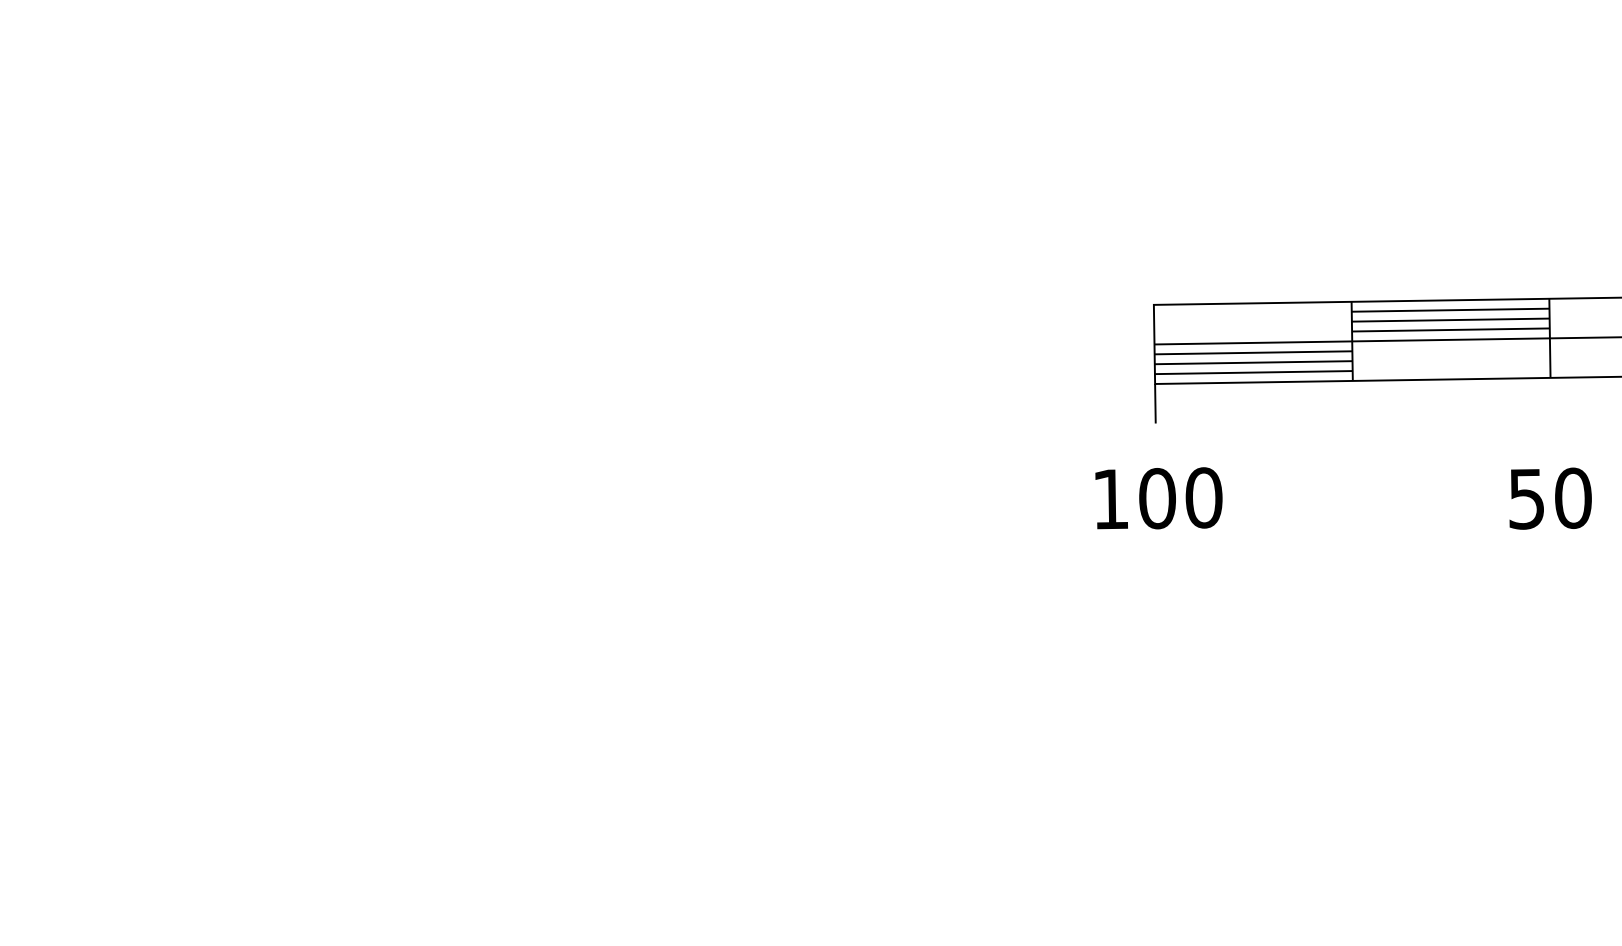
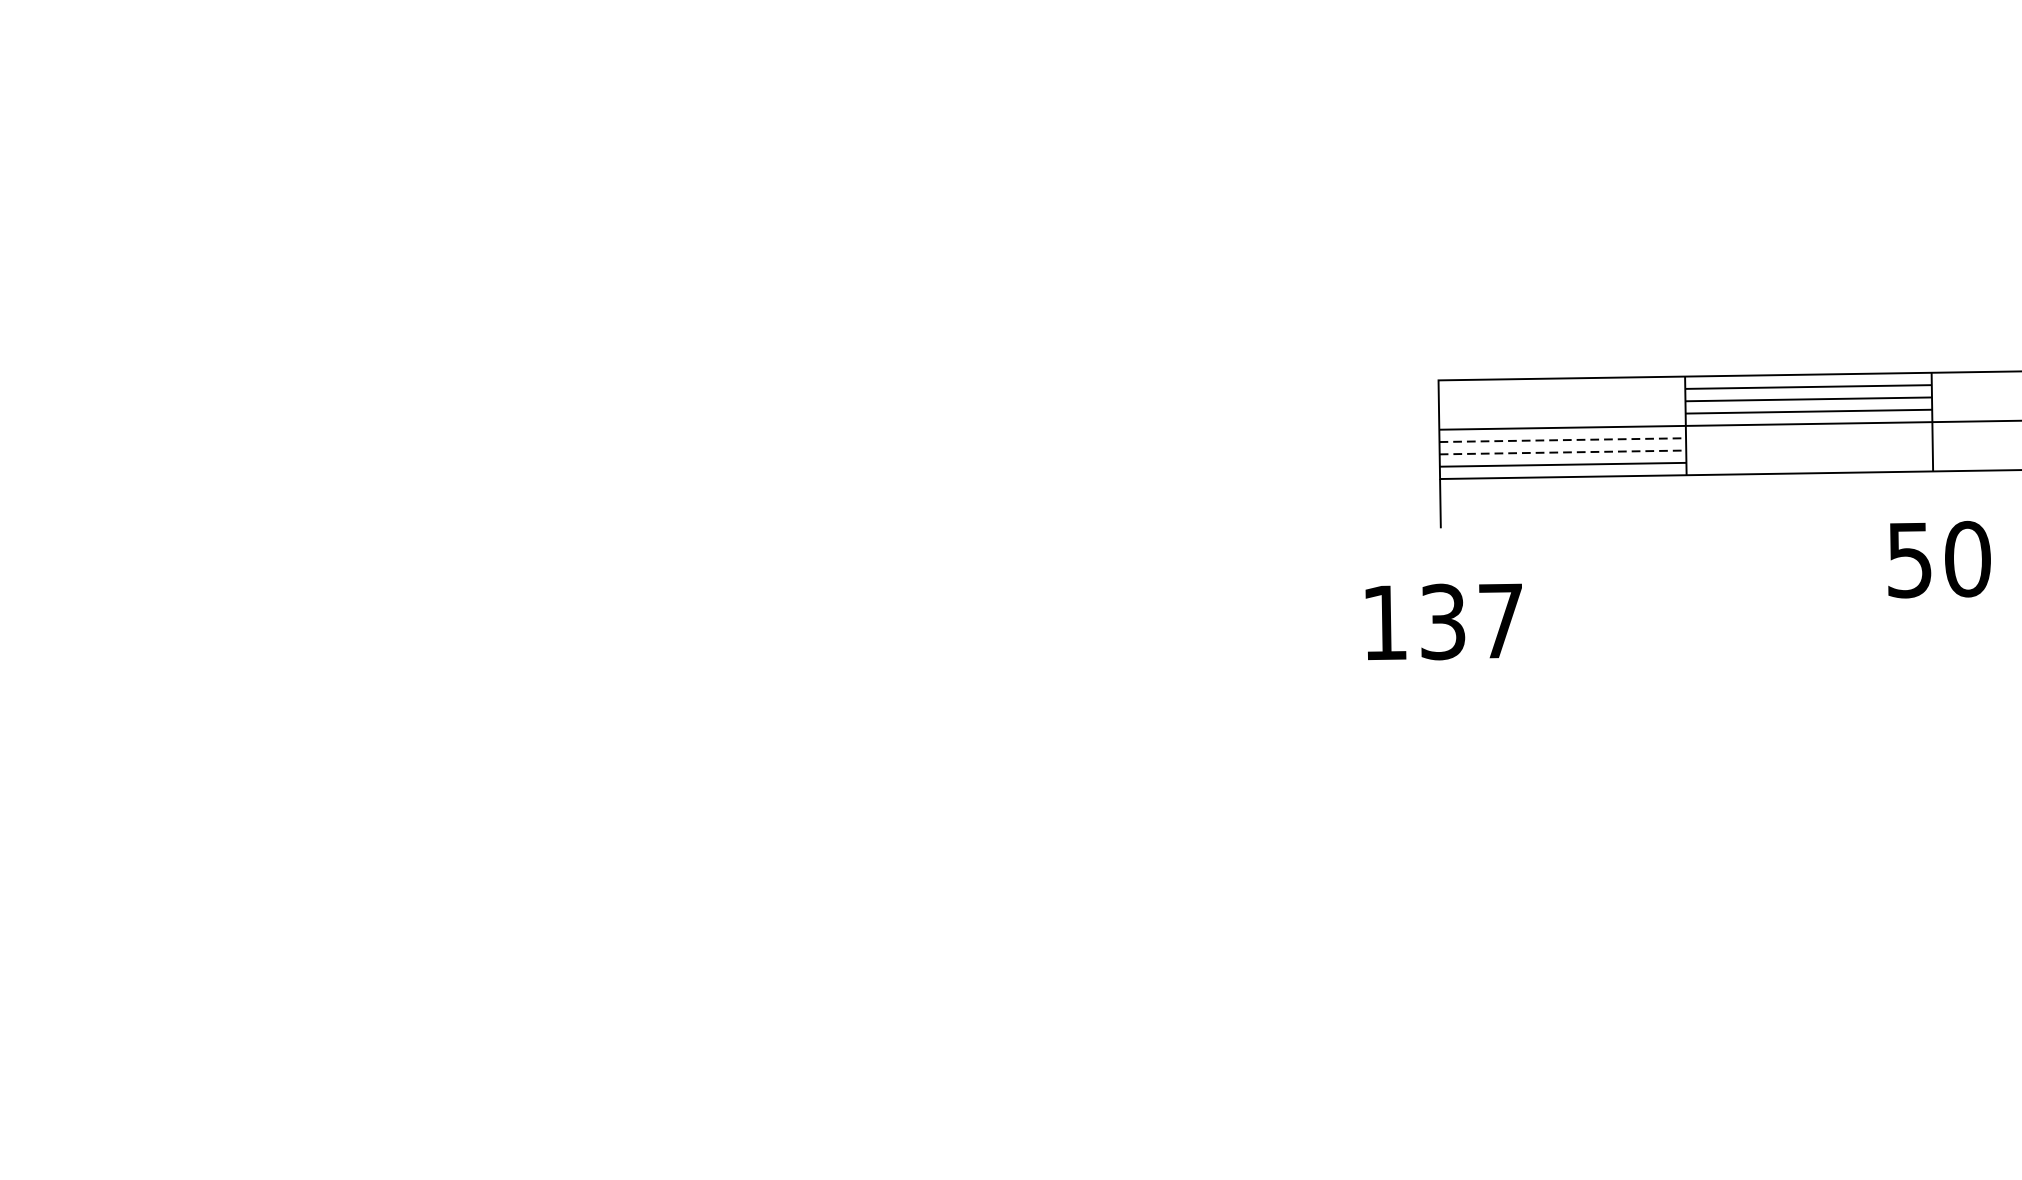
line: (1253, 352) -> (1562, 439), solid -> dashed
line: (1253, 362) -> (1562, 452), solid -> dashed
text: (1180, 498) -> (1471, 621), 100 -> 137
text: (1550, 498) -> (1939, 559), moved

